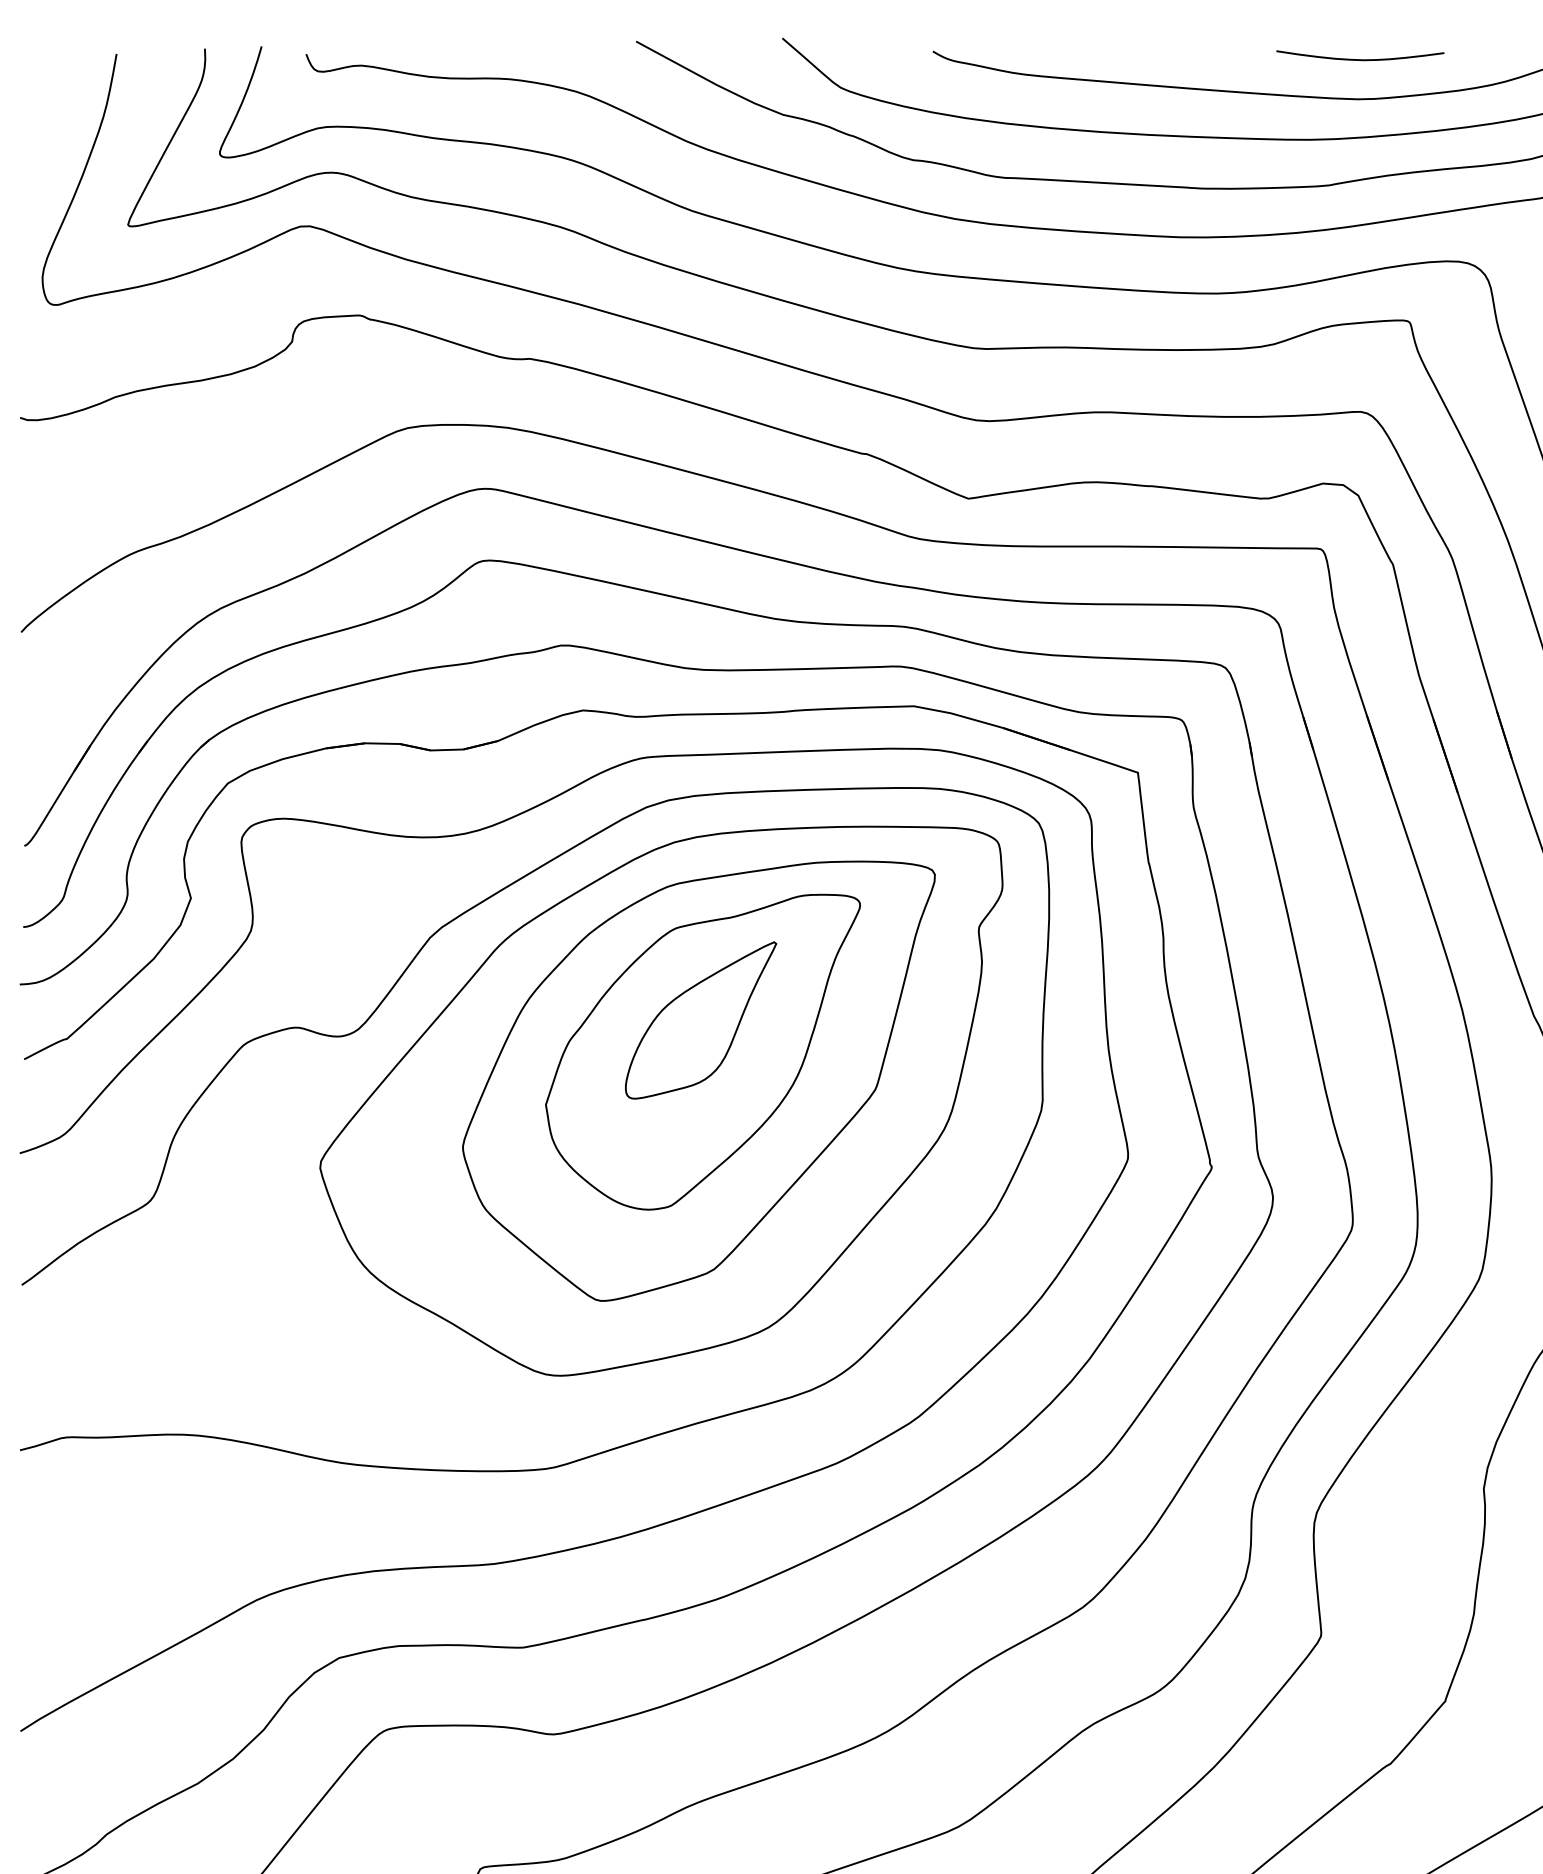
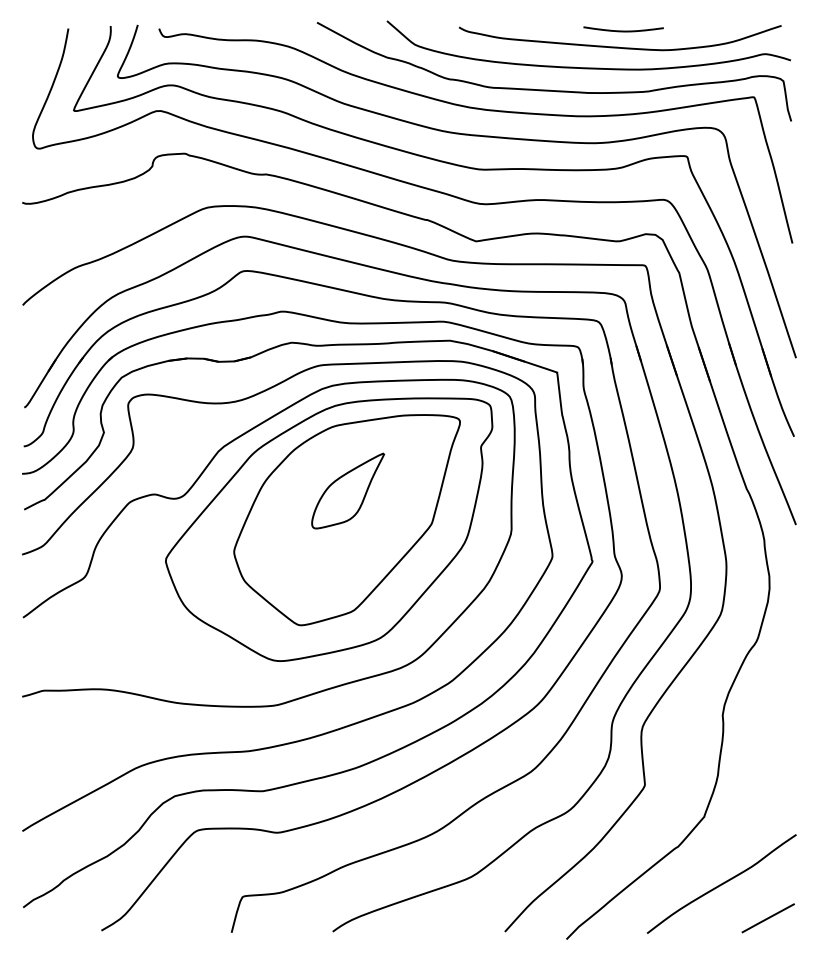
curve: (1360, 58) -> (623, 30), moved
part: (703, 1052) -> (349, 506), removed

